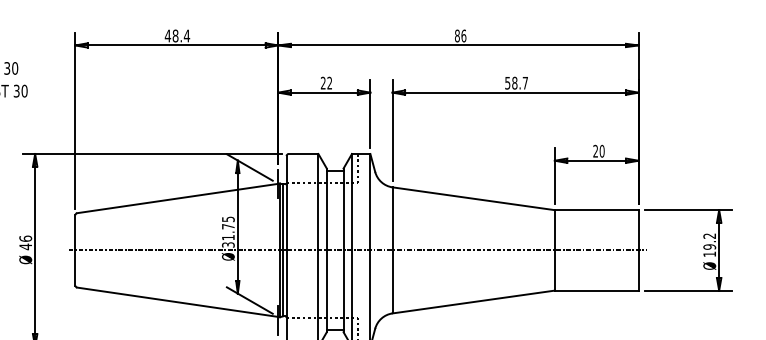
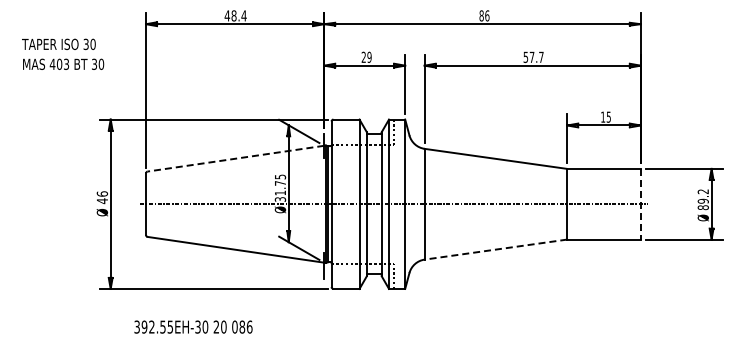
text: (329, 82) -> (369, 56), 22 -> 29
text: (514, 82) -> (531, 56), 58.7 -> 57.7
text: (599, 150) -> (606, 116), 20 -> 15
line: (177, 198) -> (235, 158), solid -> dashed
line: (638, 250) -> (640, 204), solid -> dashed
text: (708, 254) -> (702, 207), 19.2 -> 89.2
line: (473, 301) -> (495, 249), solid -> dashed

